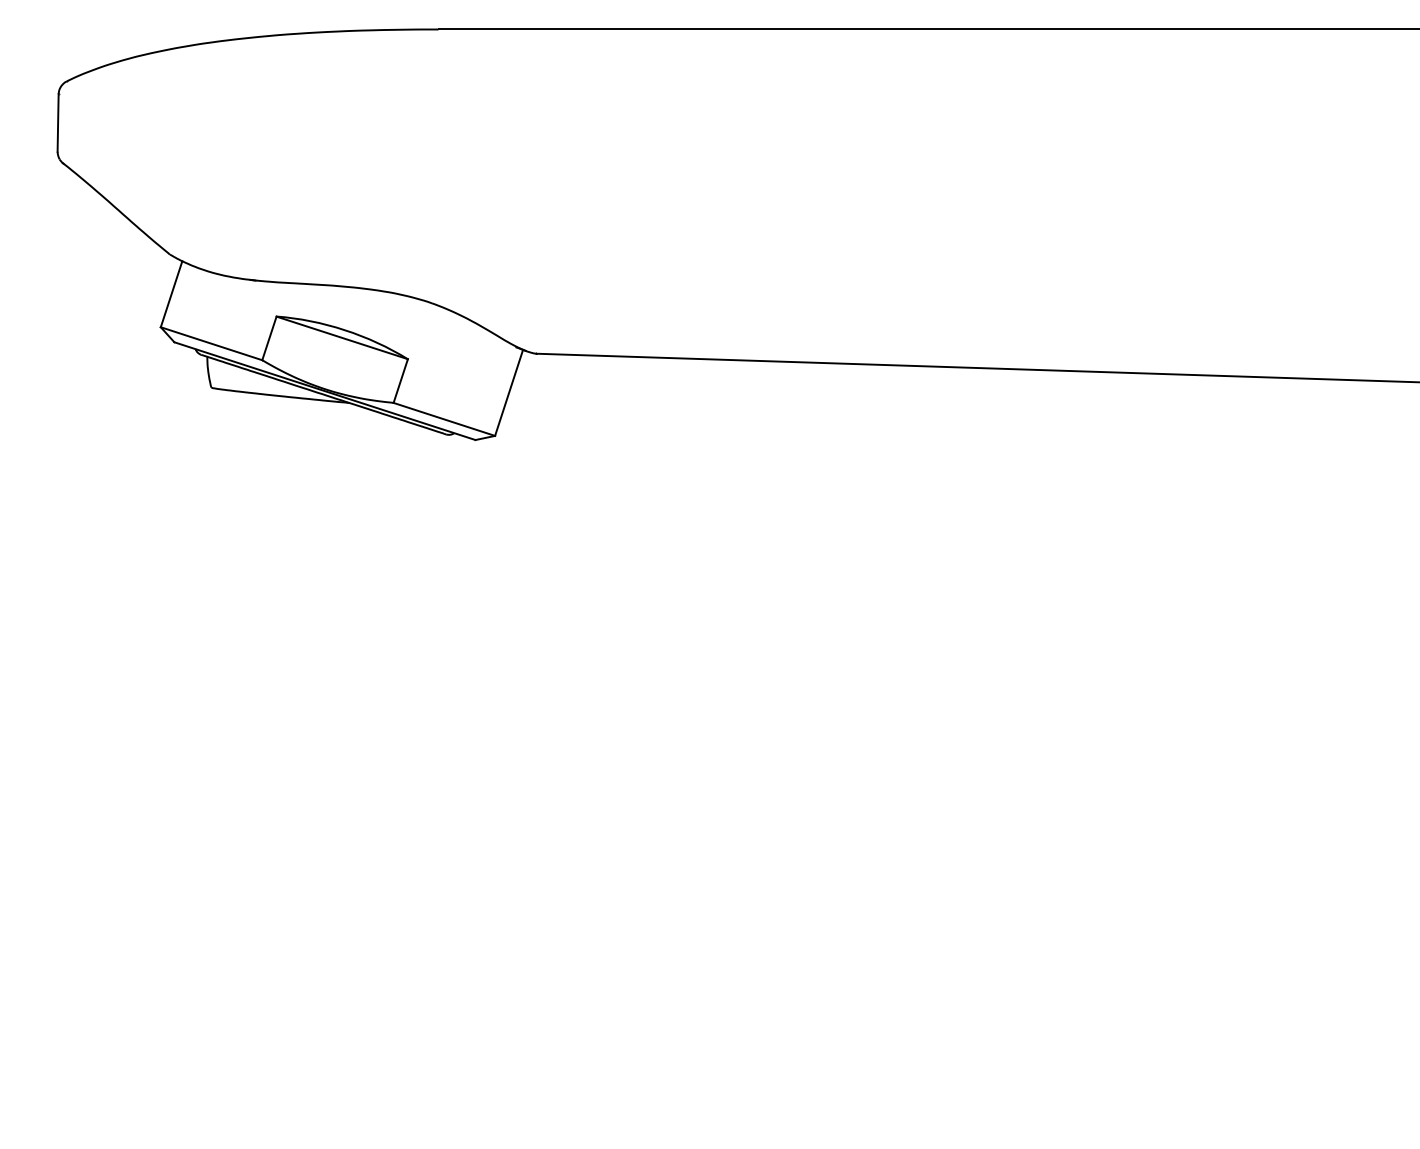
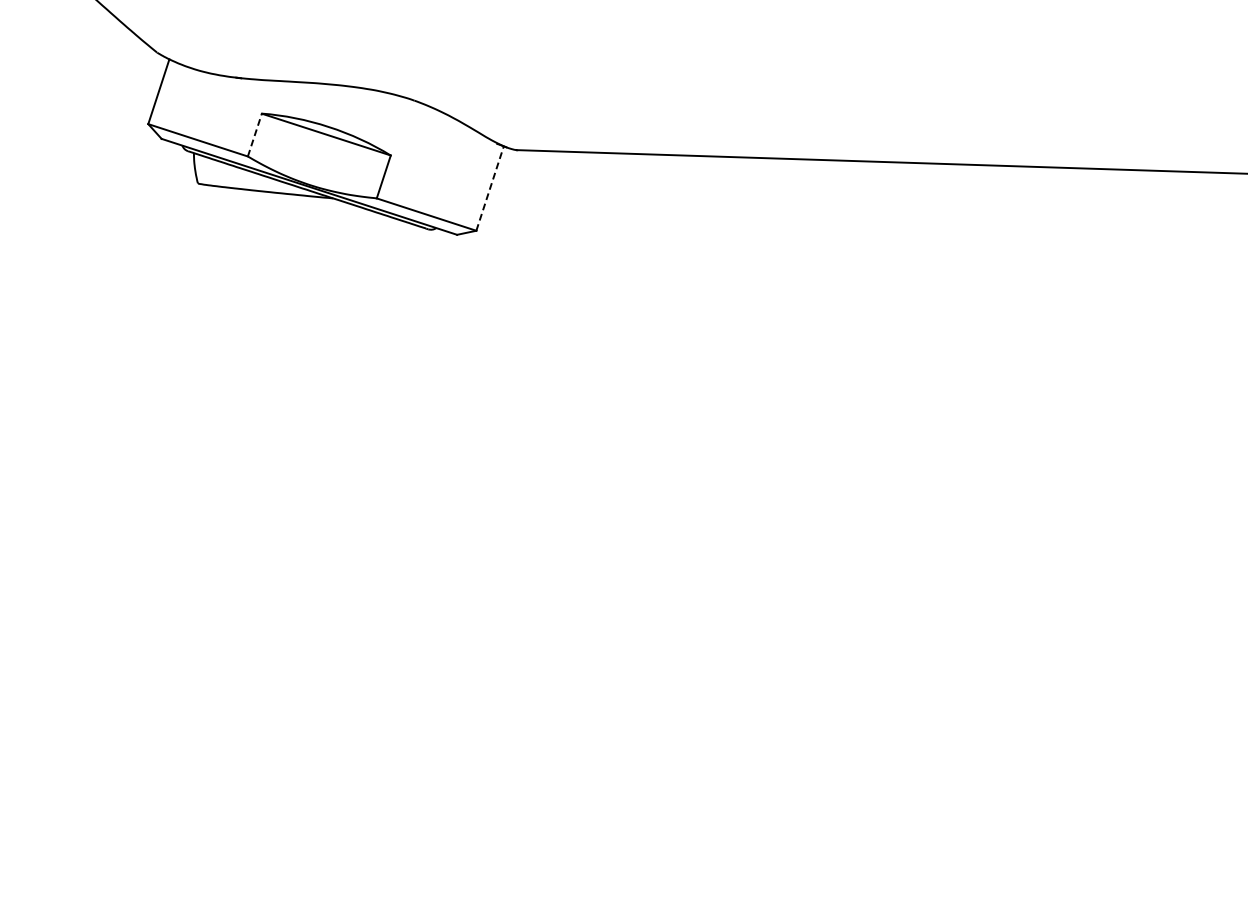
line: (269, 338) -> (254, 135), solid -> dashed
line: (509, 392) -> (490, 188), solid -> dashed

